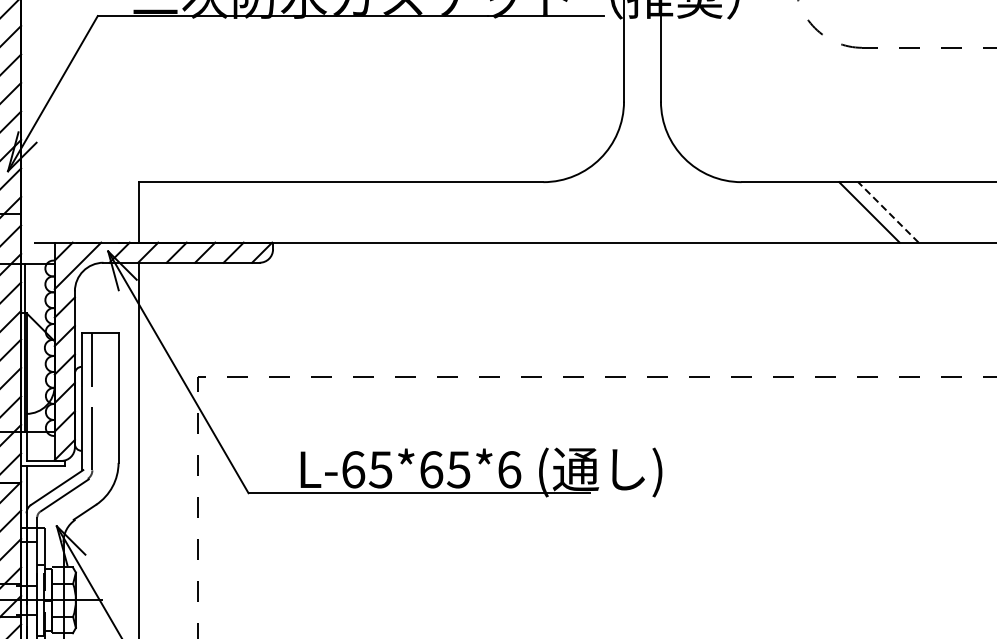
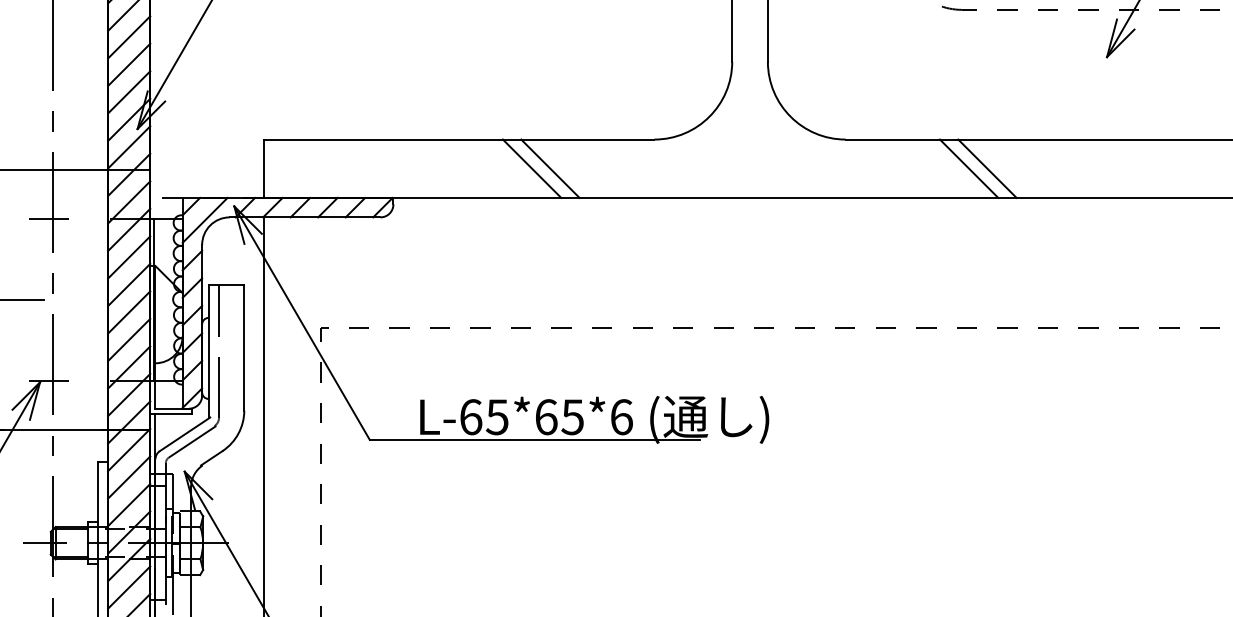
line: (416, 212) -> (531, 168), added
line: (435, 212) -> (550, 168), added
line: (888, 212) -> (987, 168), dashed -> solid

